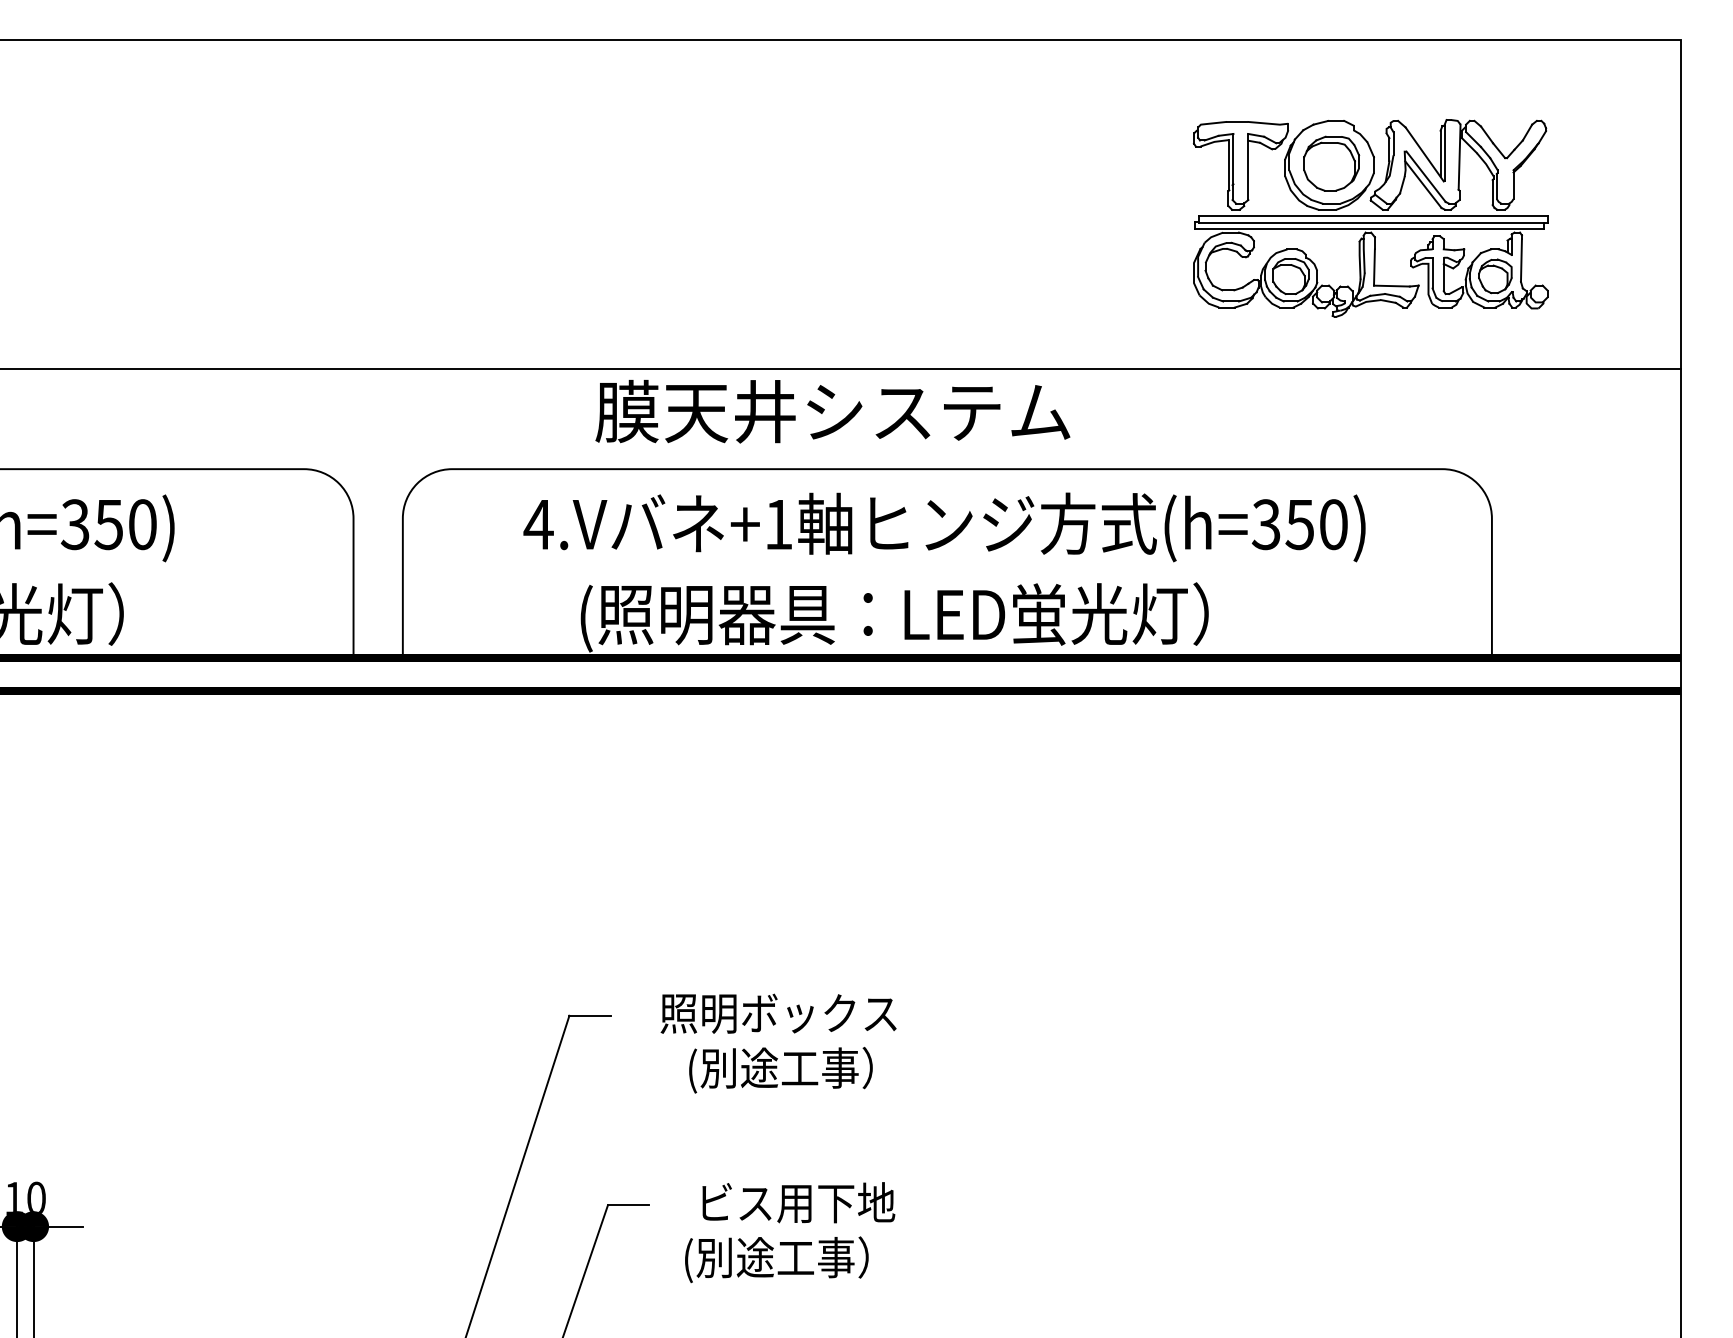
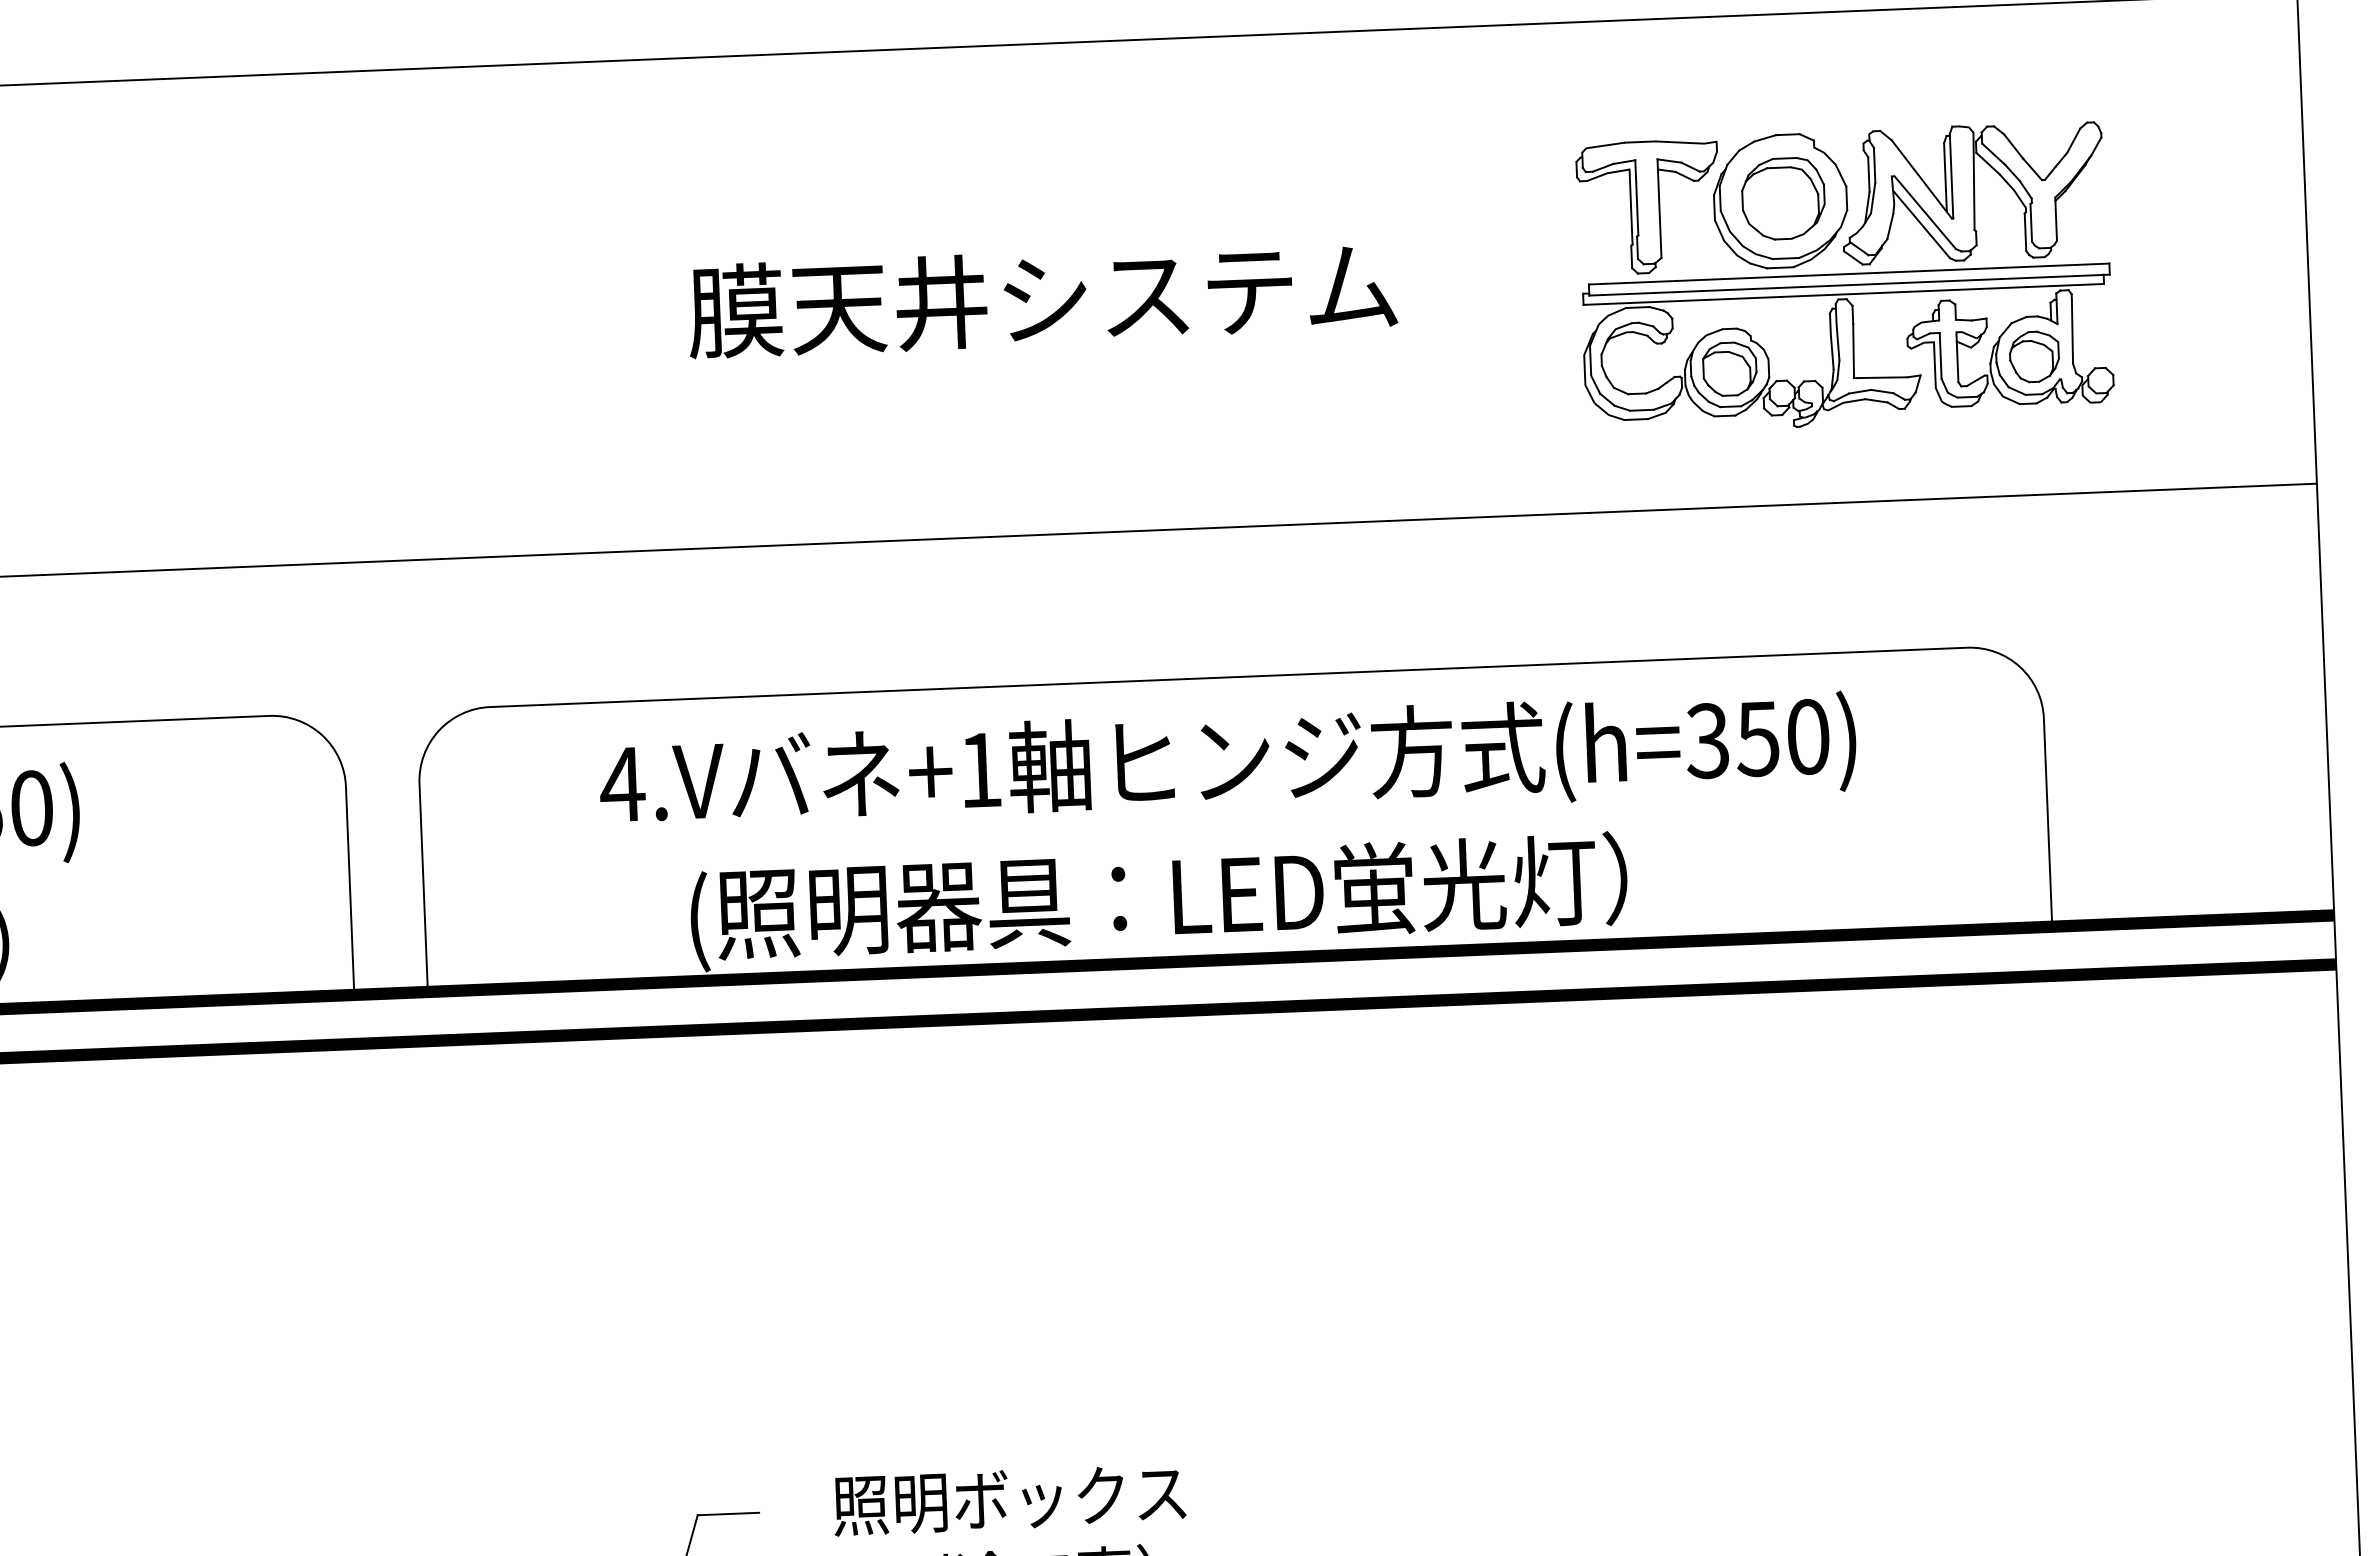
text: (832, 411) -> (1041, 298), moved

